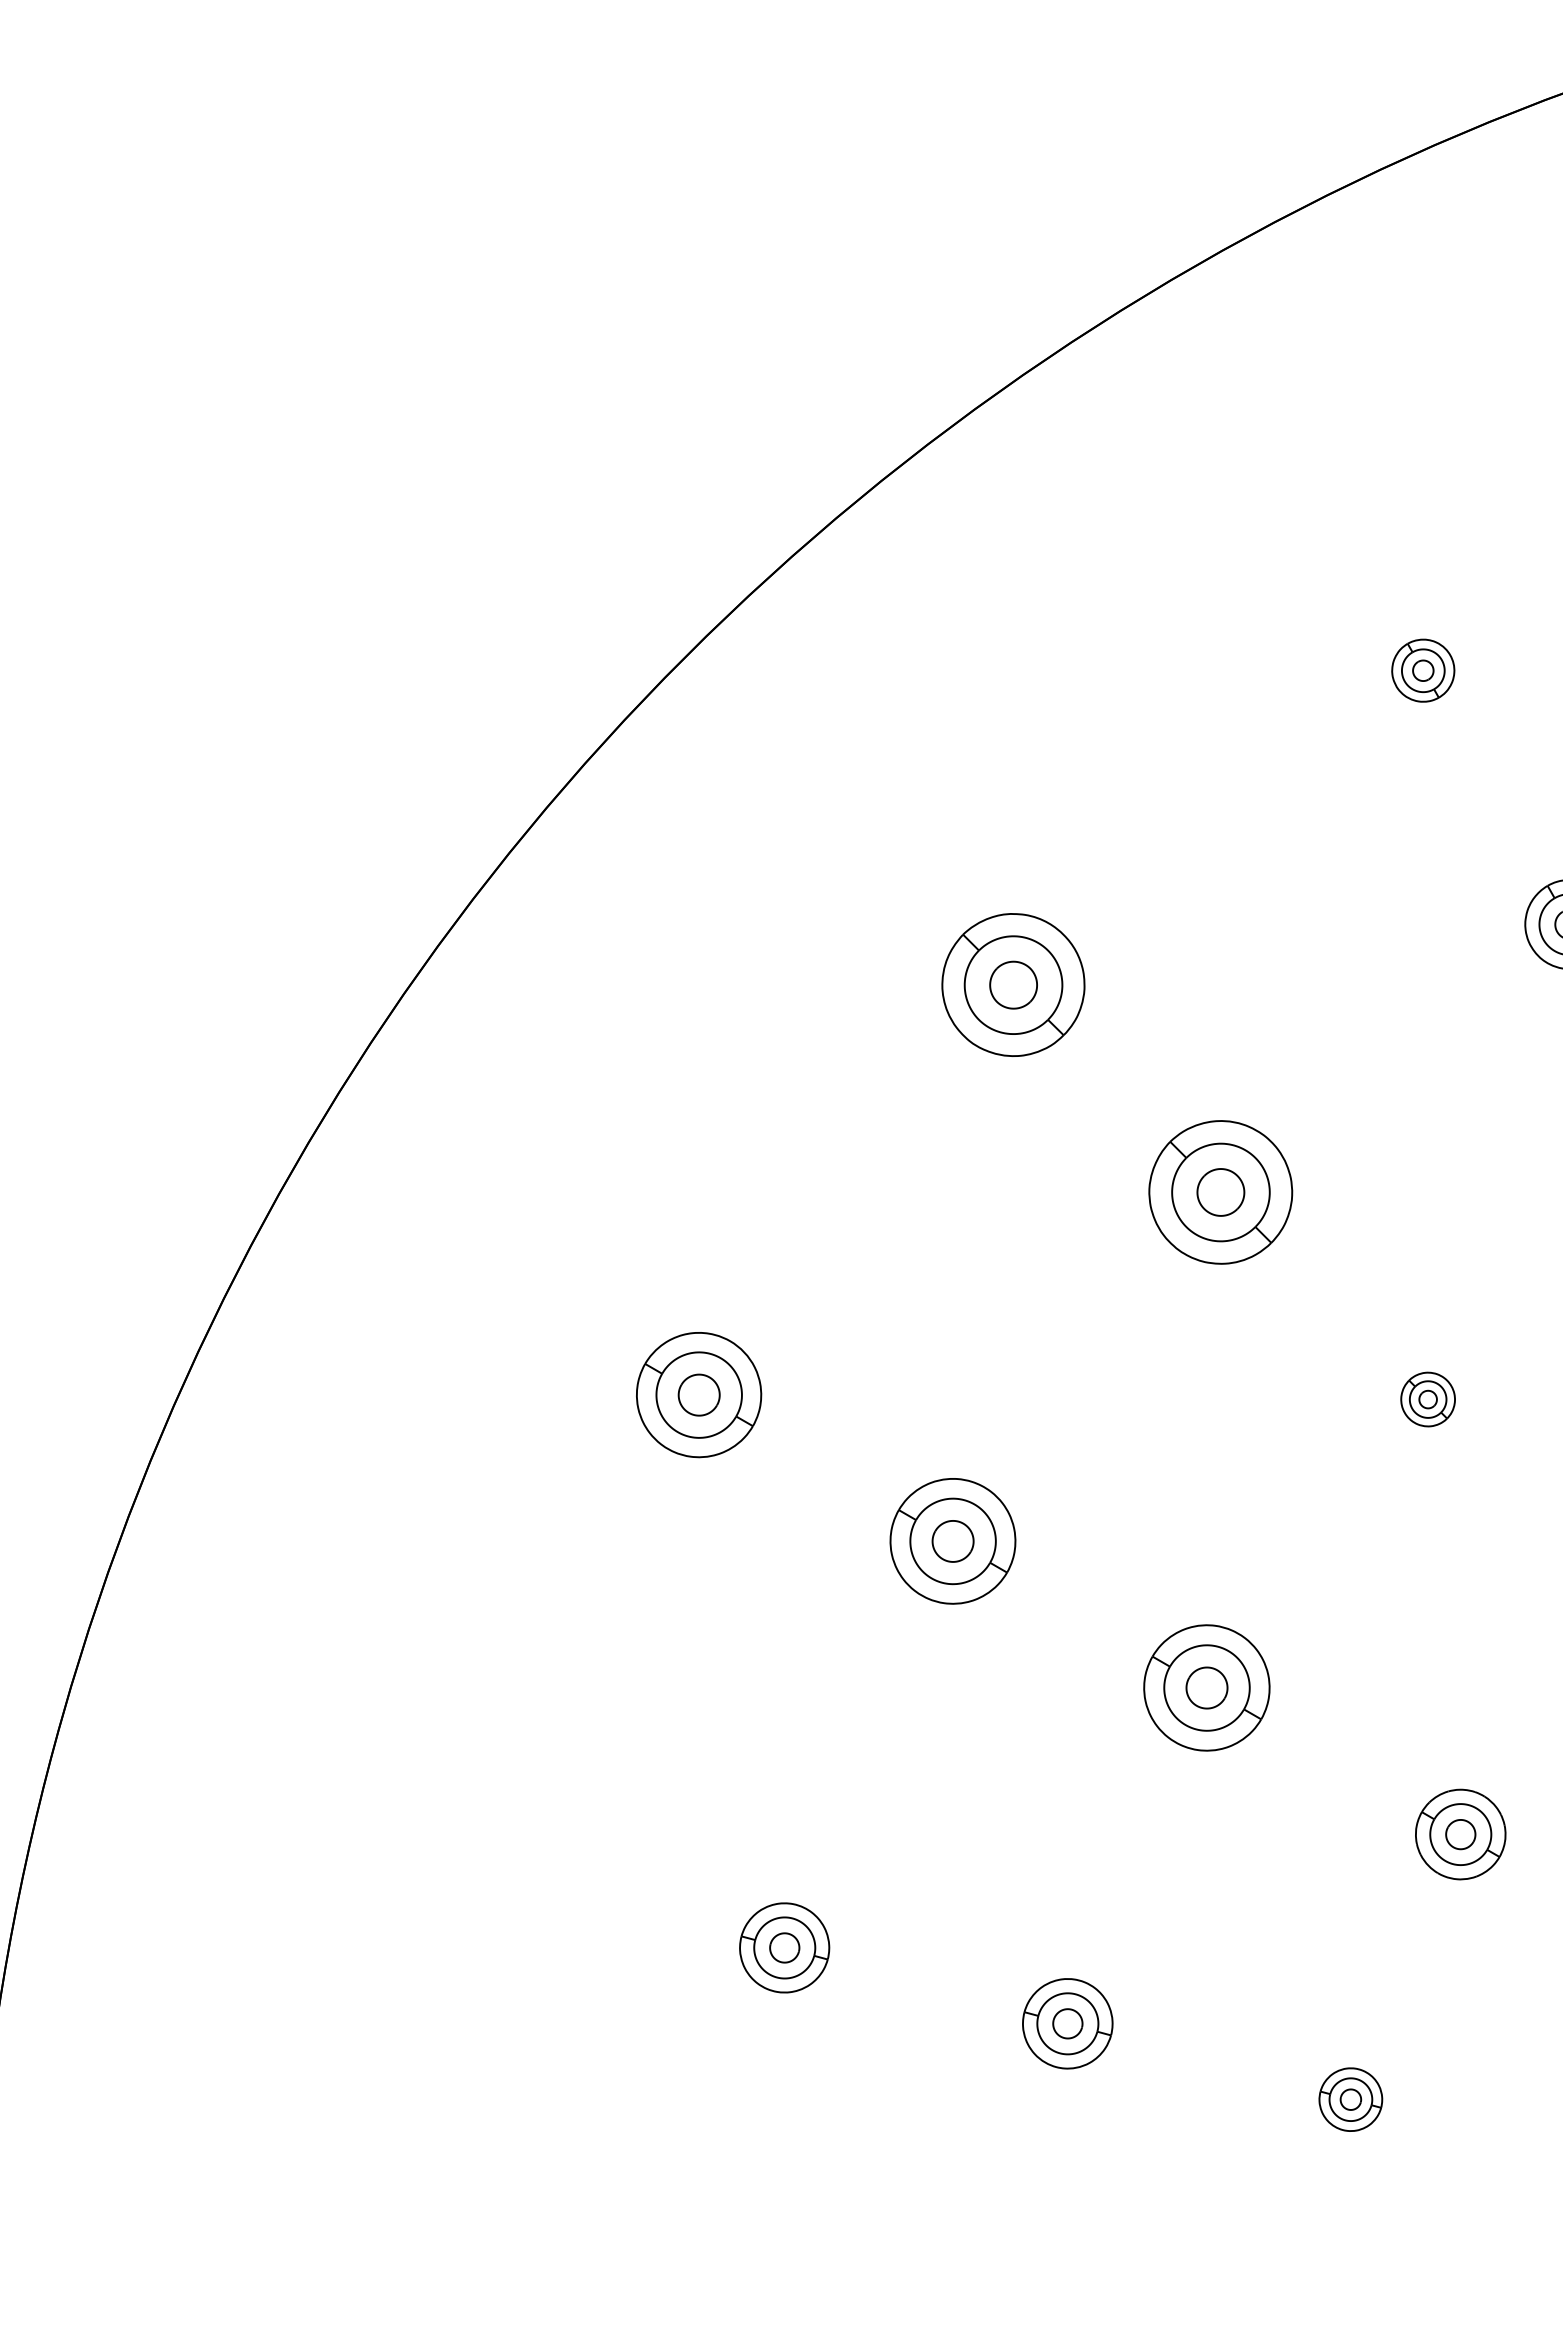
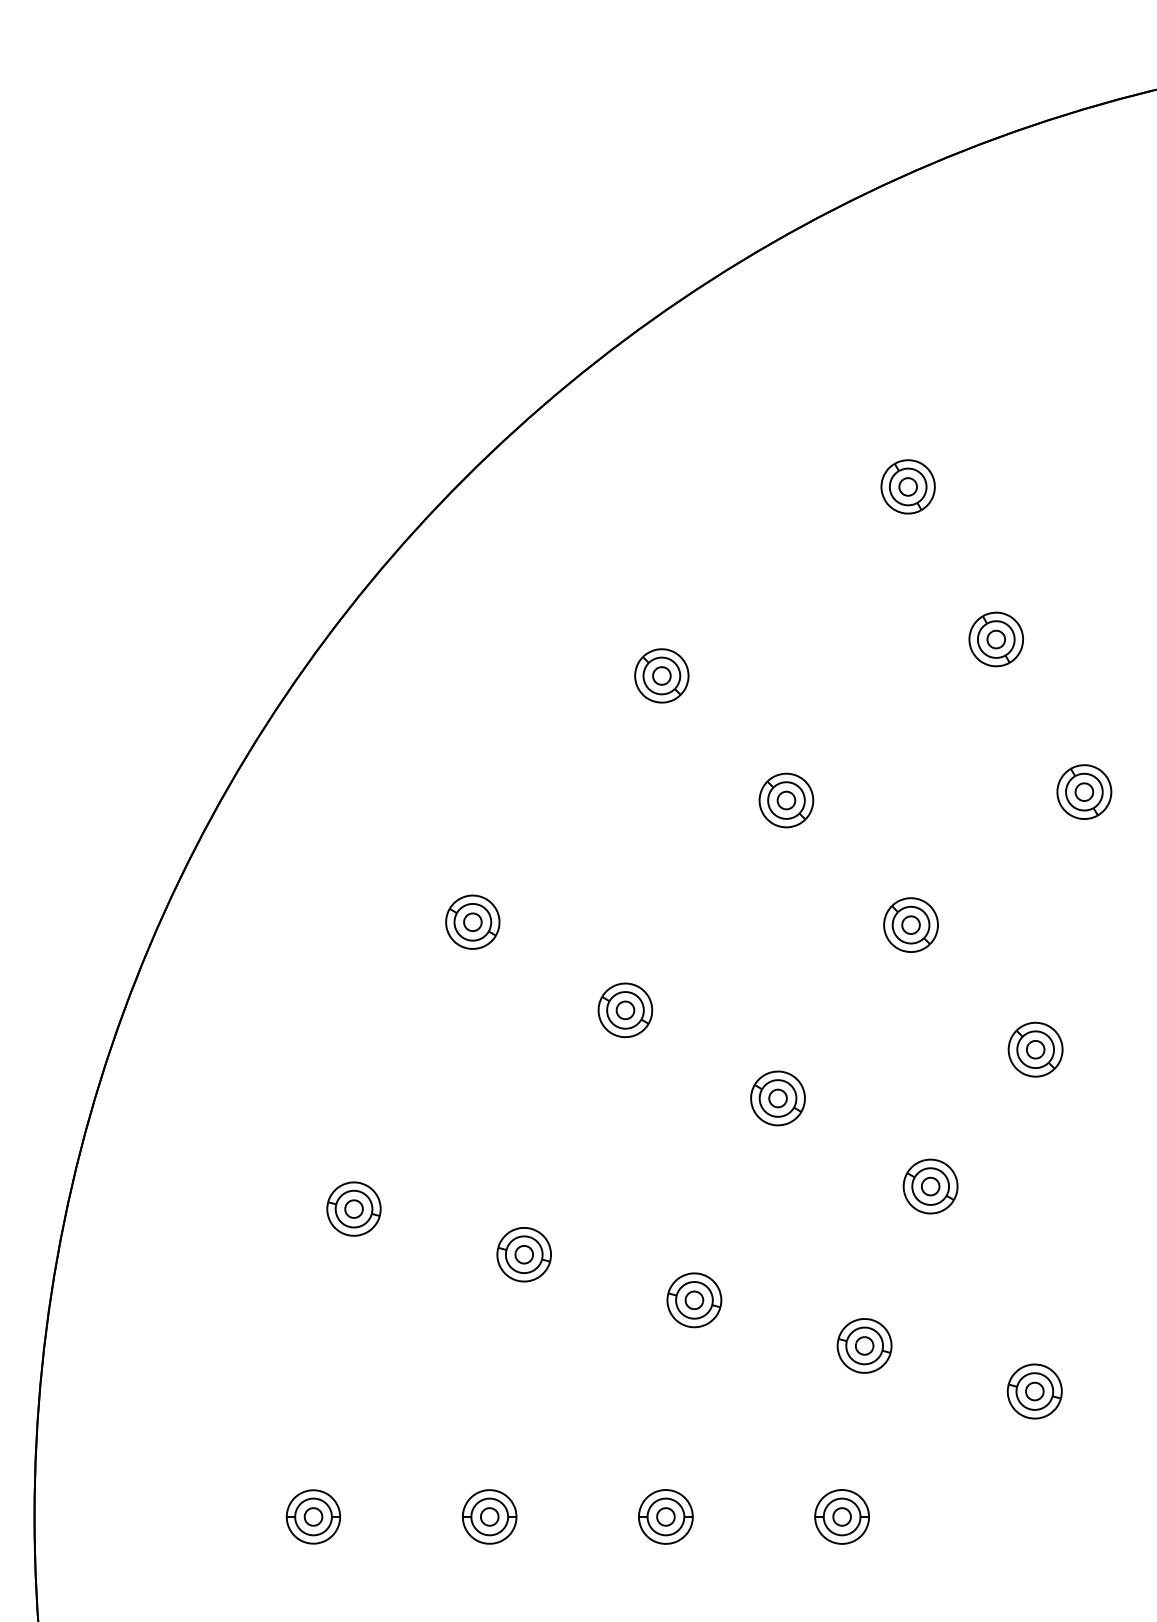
part: (1422, 669) -> (907, 486), size x1.43
part: (1013, 984) -> (661, 675), size x0.62
part: (1220, 1192) -> (786, 800), size x0.62
part: (698, 1393) -> (472, 921), size x0.71
part: (1427, 1398) -> (910, 924), size x1.67
part: (953, 1541) -> (625, 1010), size x0.71
part: (1206, 1688) -> (777, 1098), size x0.71
part: (500, 1871) -> (353, 1208), added
part: (1350, 2098) -> (864, 1345), size x1.43

